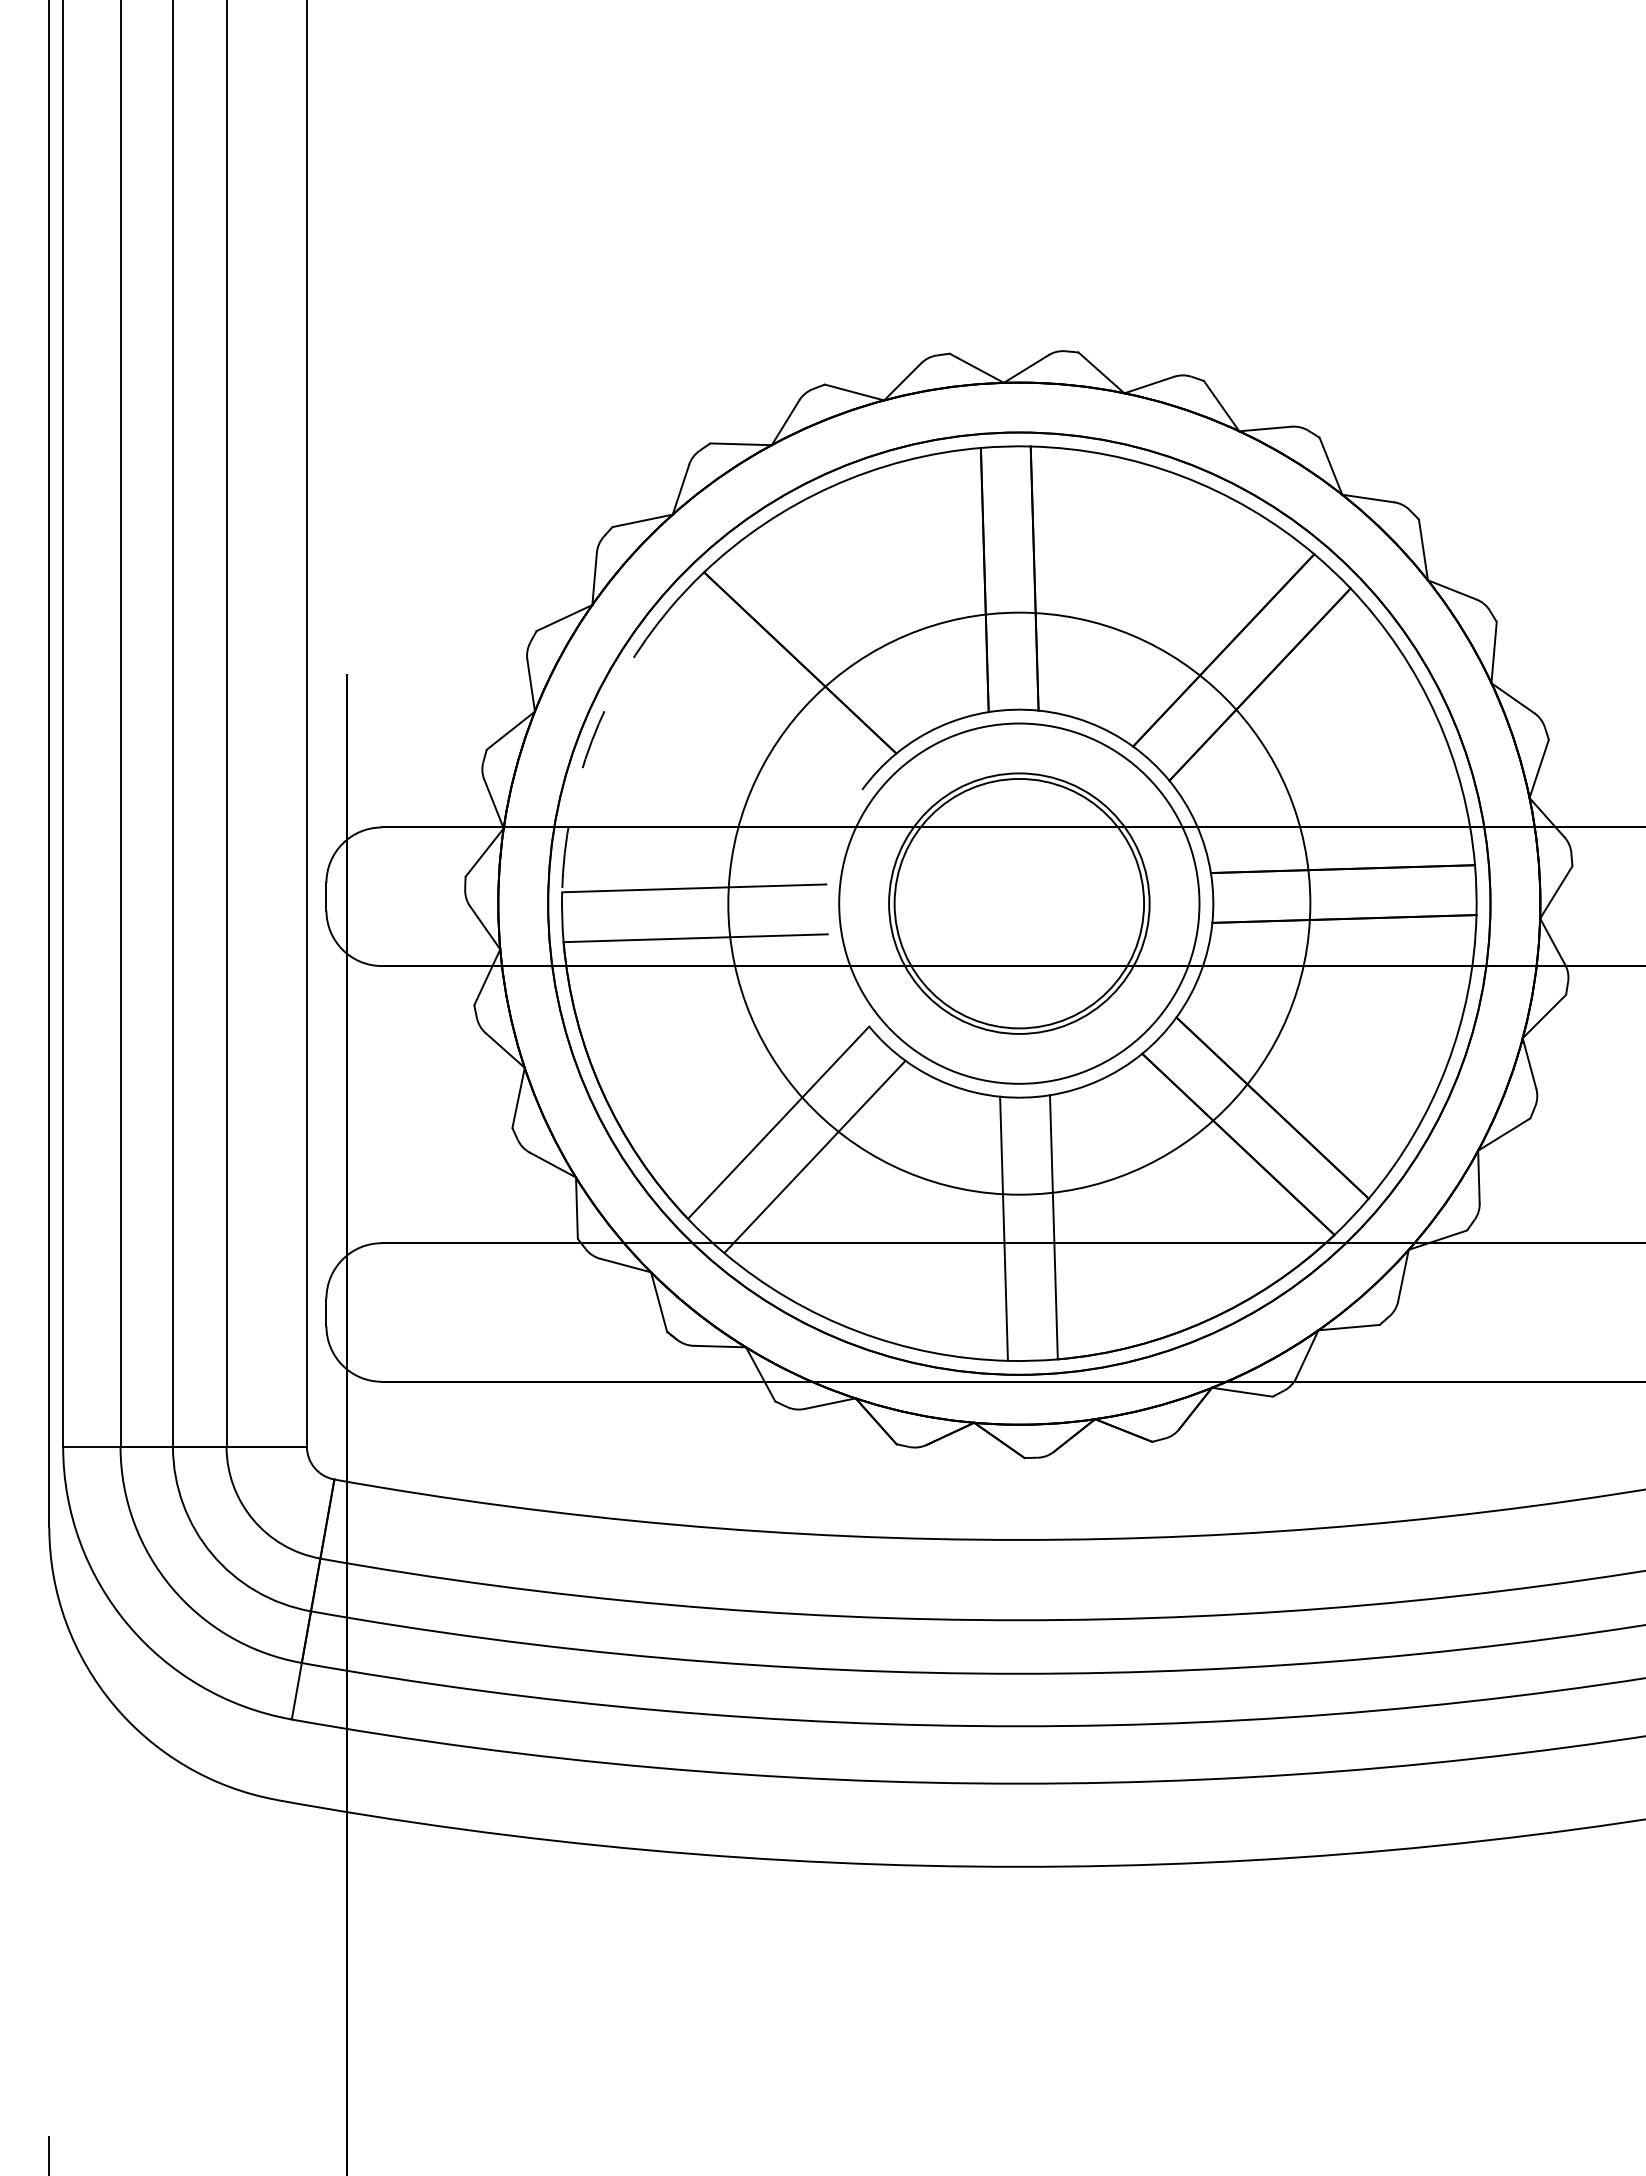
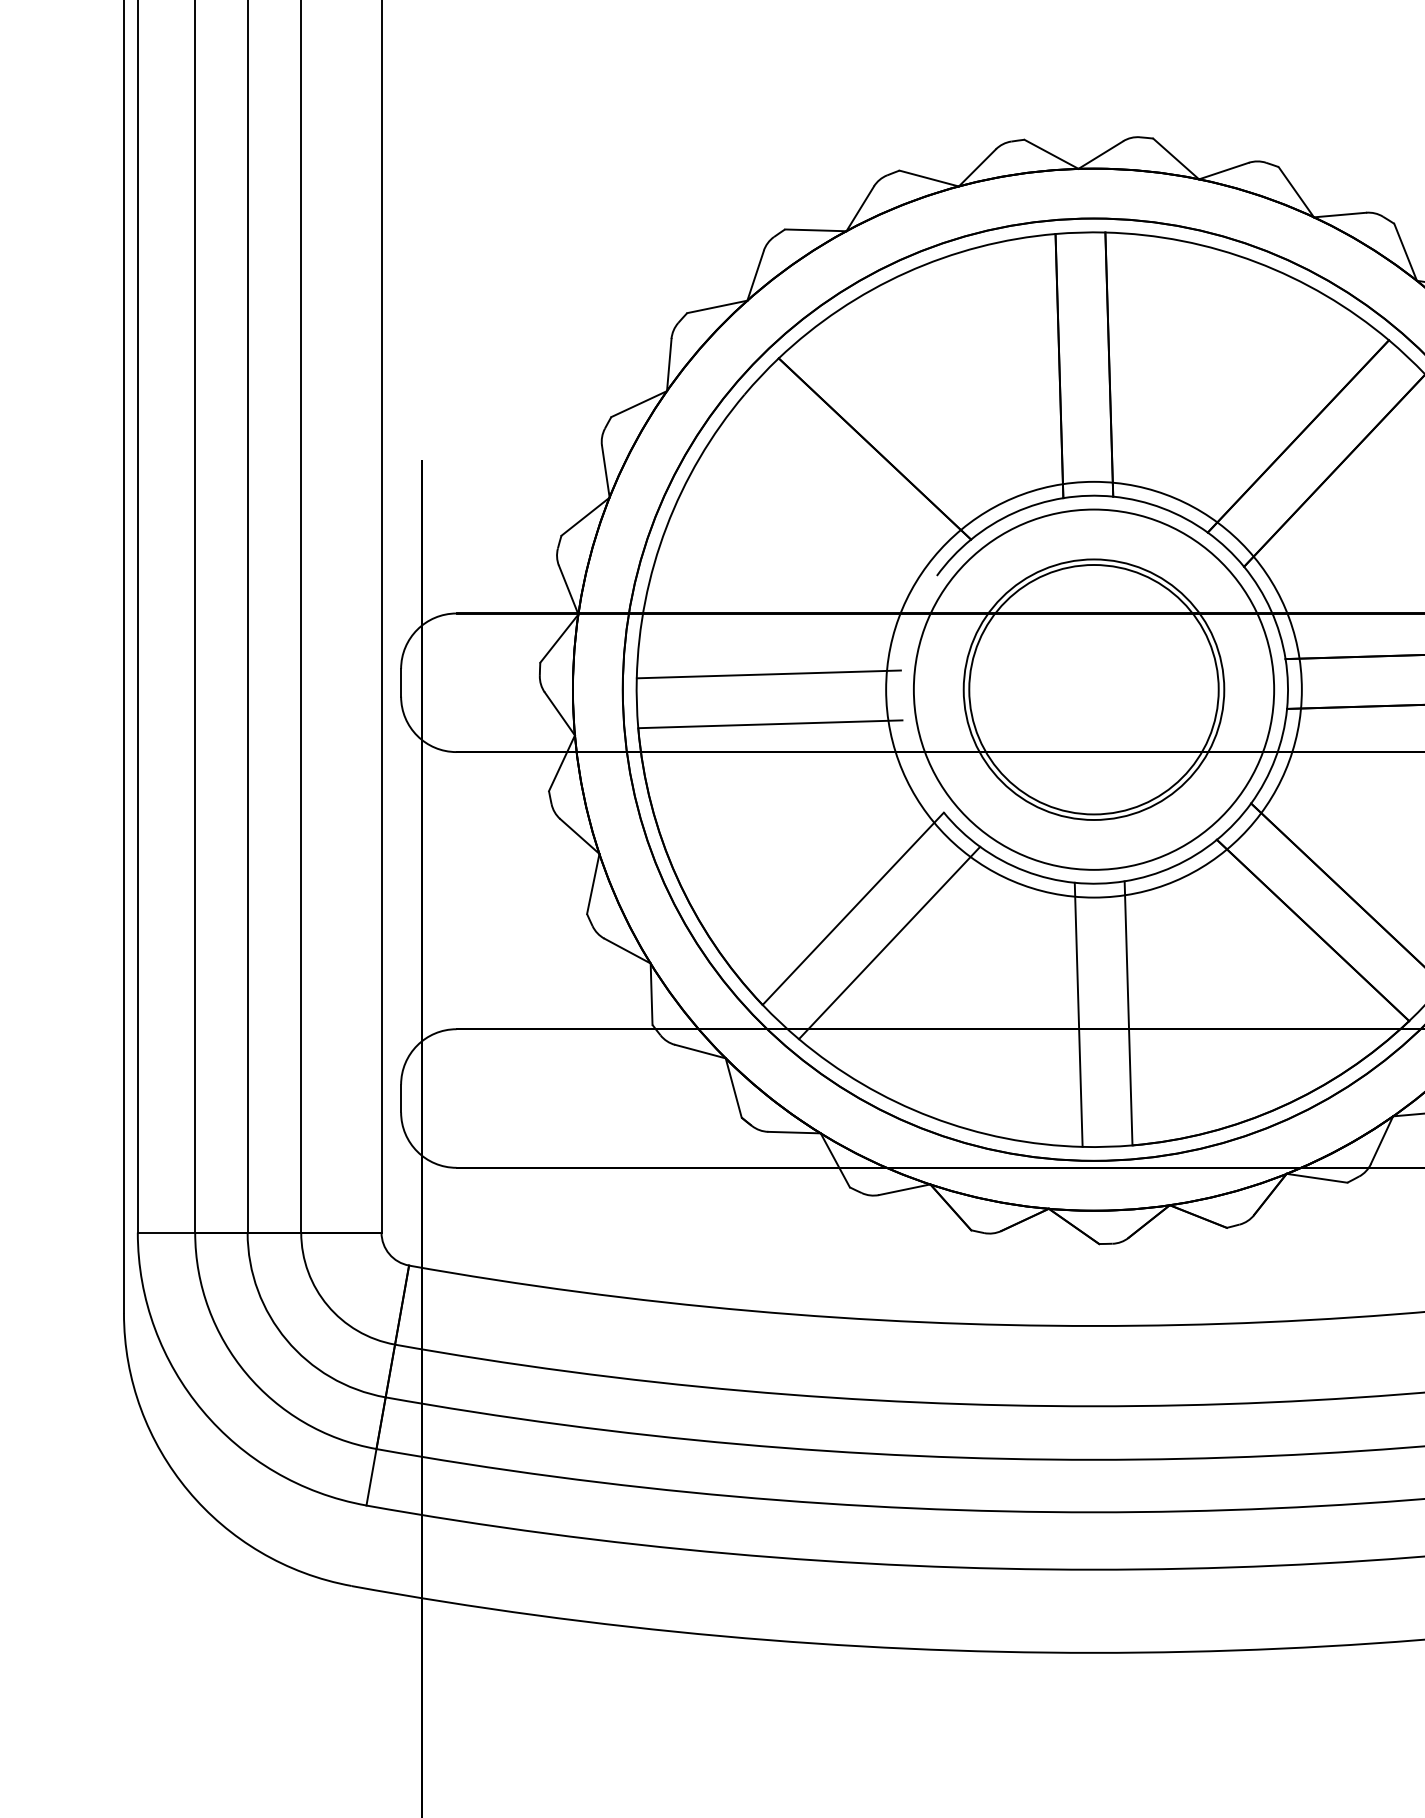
arc: (591, 741) -> (666, 527), dashed -> solid
circle: (1019, 903) -> (1094, 689), size x0.71

